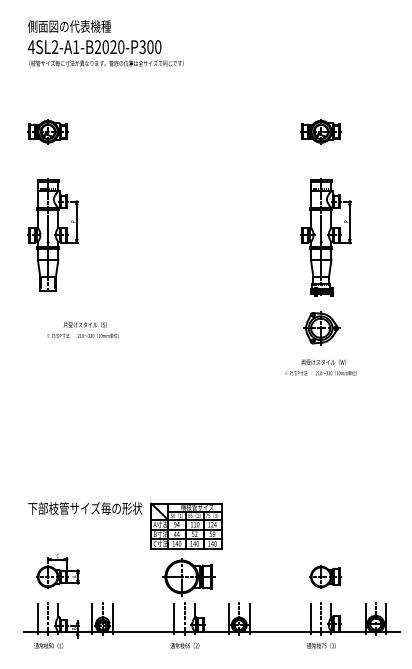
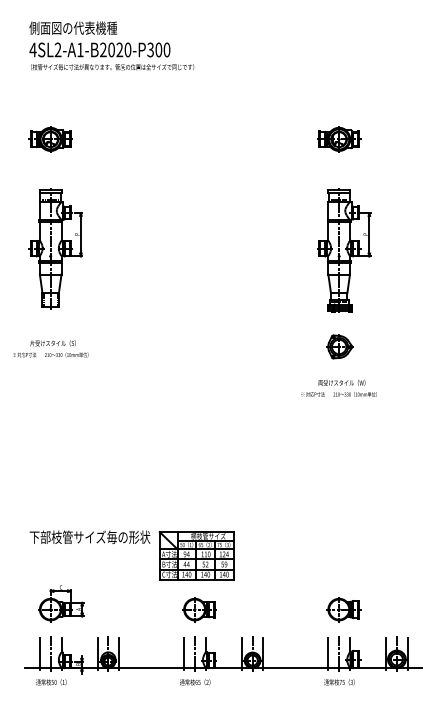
part: (322, 328) -> (340, 347), size x0.71
text: (82, 330) -> (50, 349), moved
part: (189, 576) -> (200, 609), size x0.62

